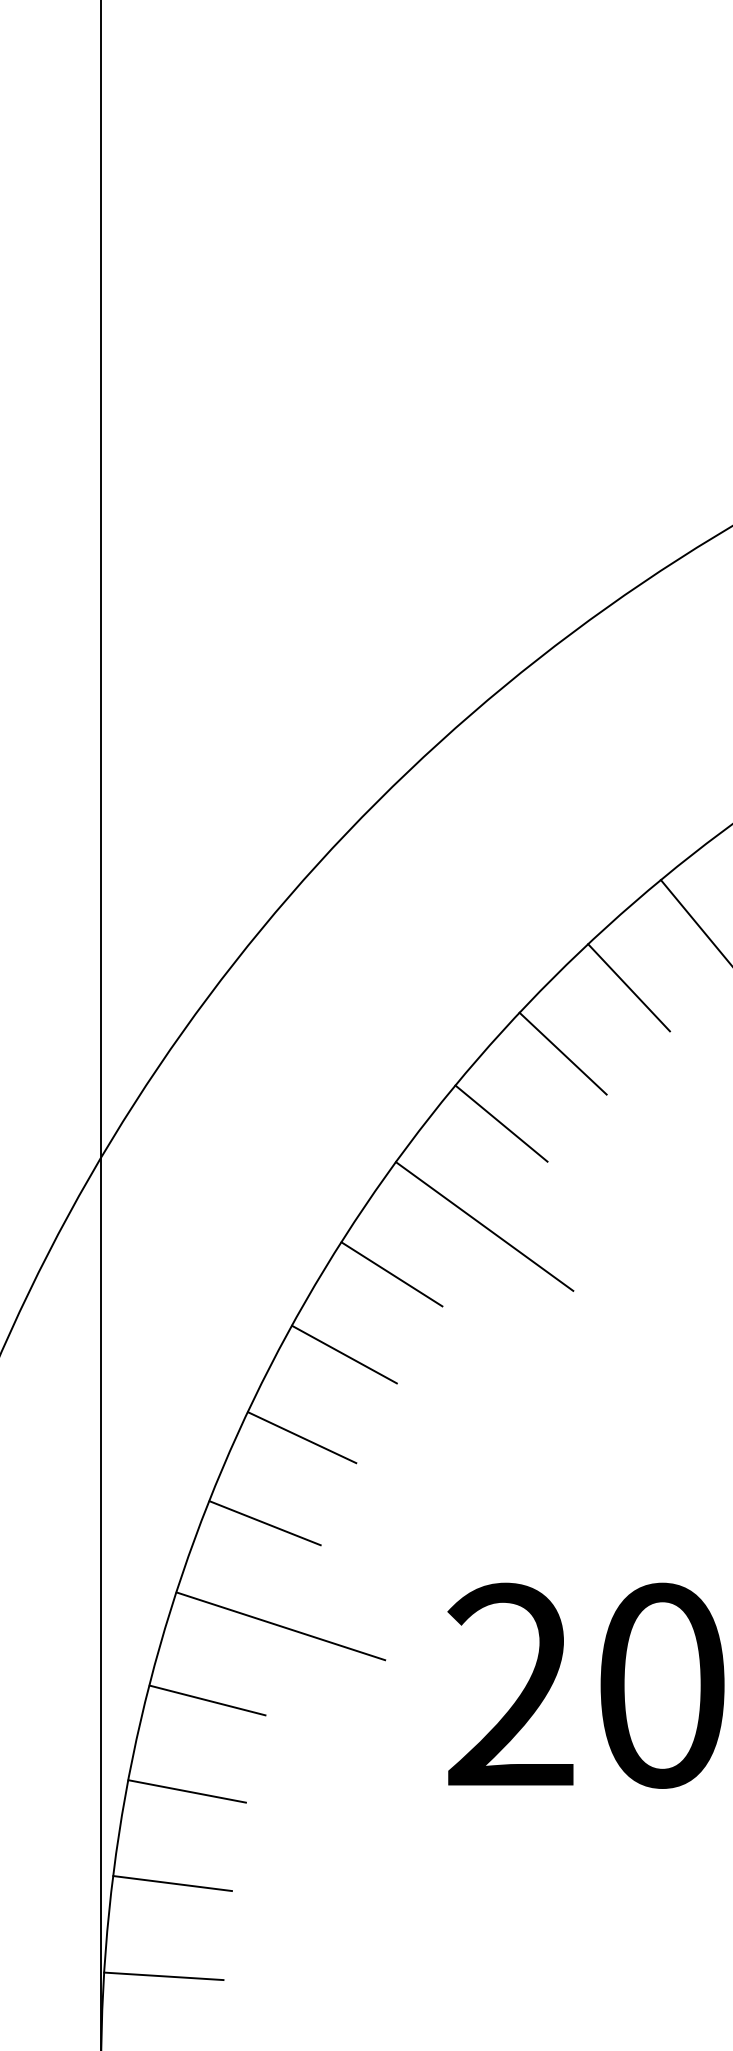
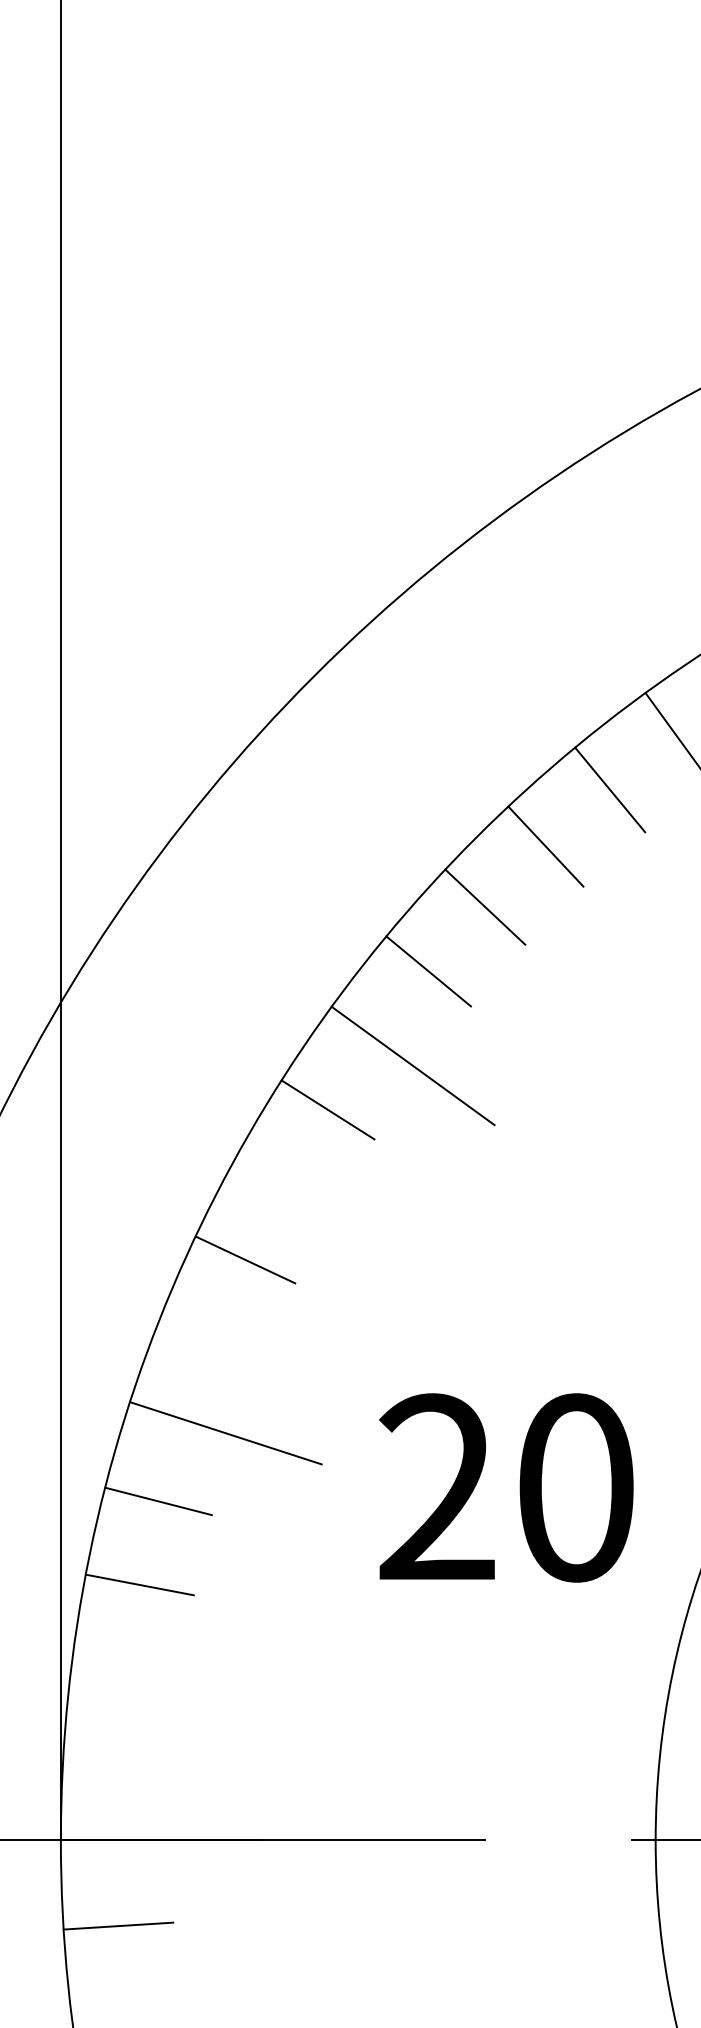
line: (344, 1354) -> (284, 1183), removed
line: (265, 1523) -> (211, 1338), removed
line: (172, 1883) -> (126, 1669), removed
line: (163, 1975) -> (118, 1754), removed

